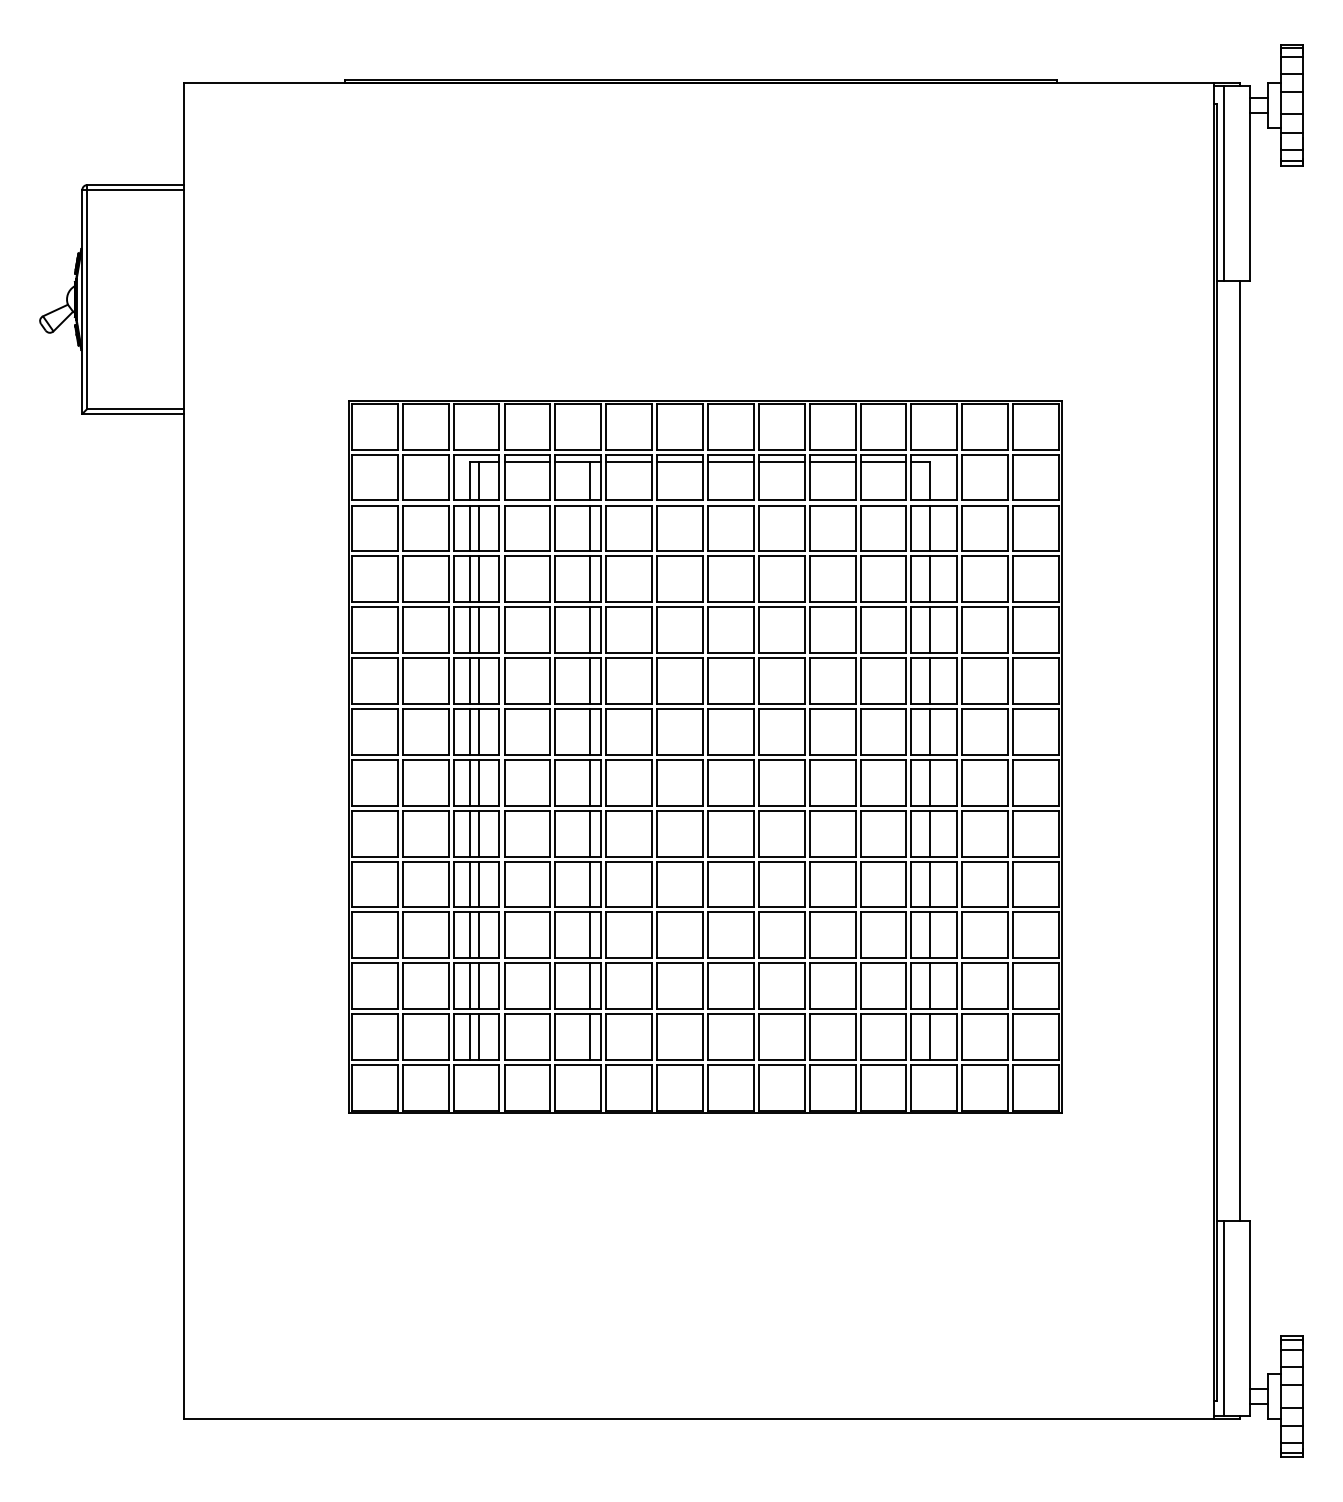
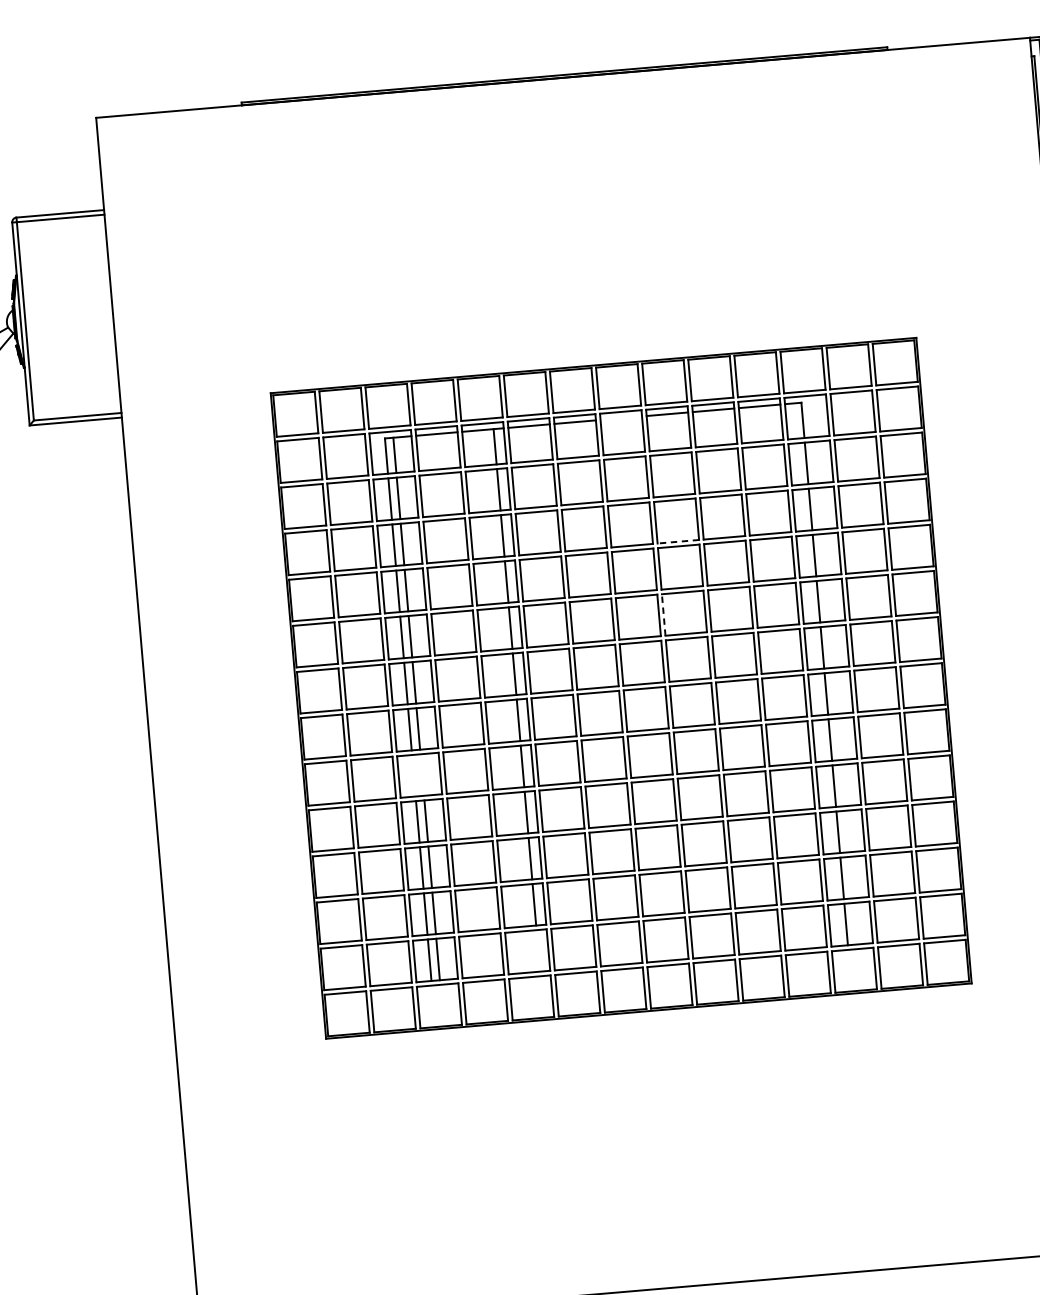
line: (730, 461) -> (620, 418), removed
line: (781, 602) -> (678, 542), solid -> dashed
line: (758, 681) -> (663, 615), solid -> dashed
line: (470, 833) -> (414, 775), removed
line: (479, 833) -> (422, 774), removed
line: (590, 1037) -> (538, 951), removed

